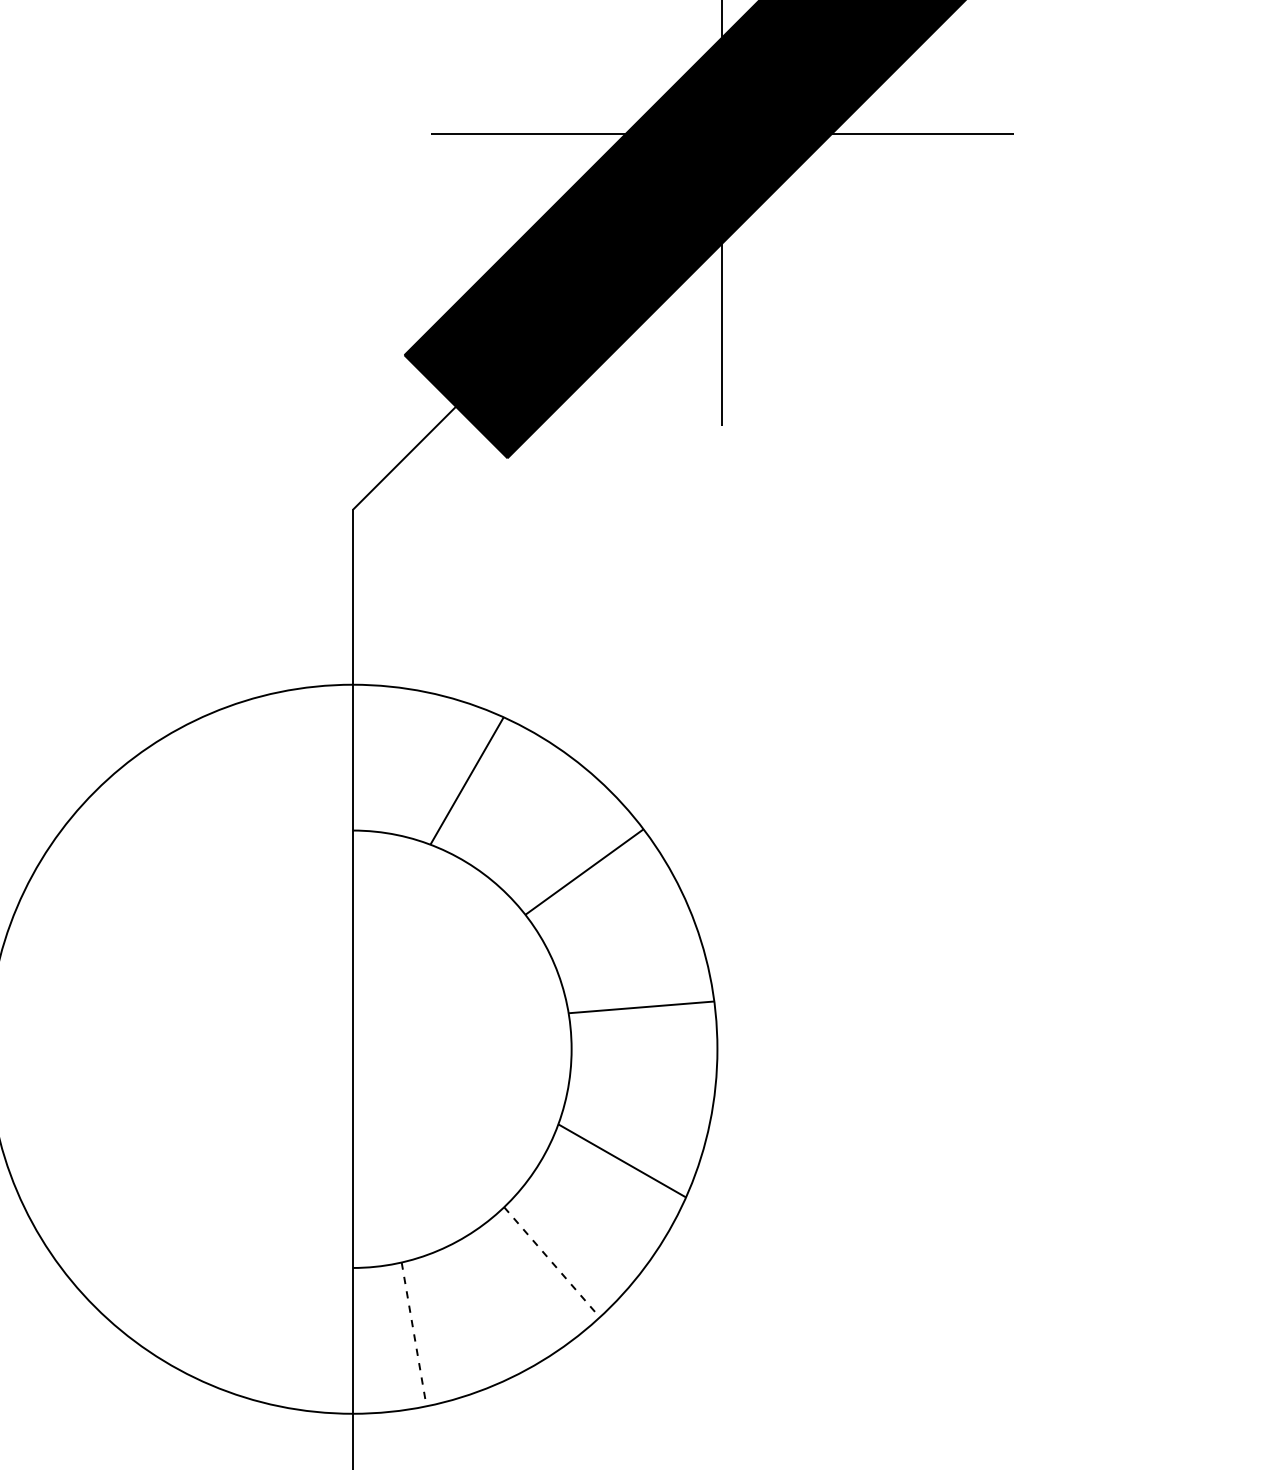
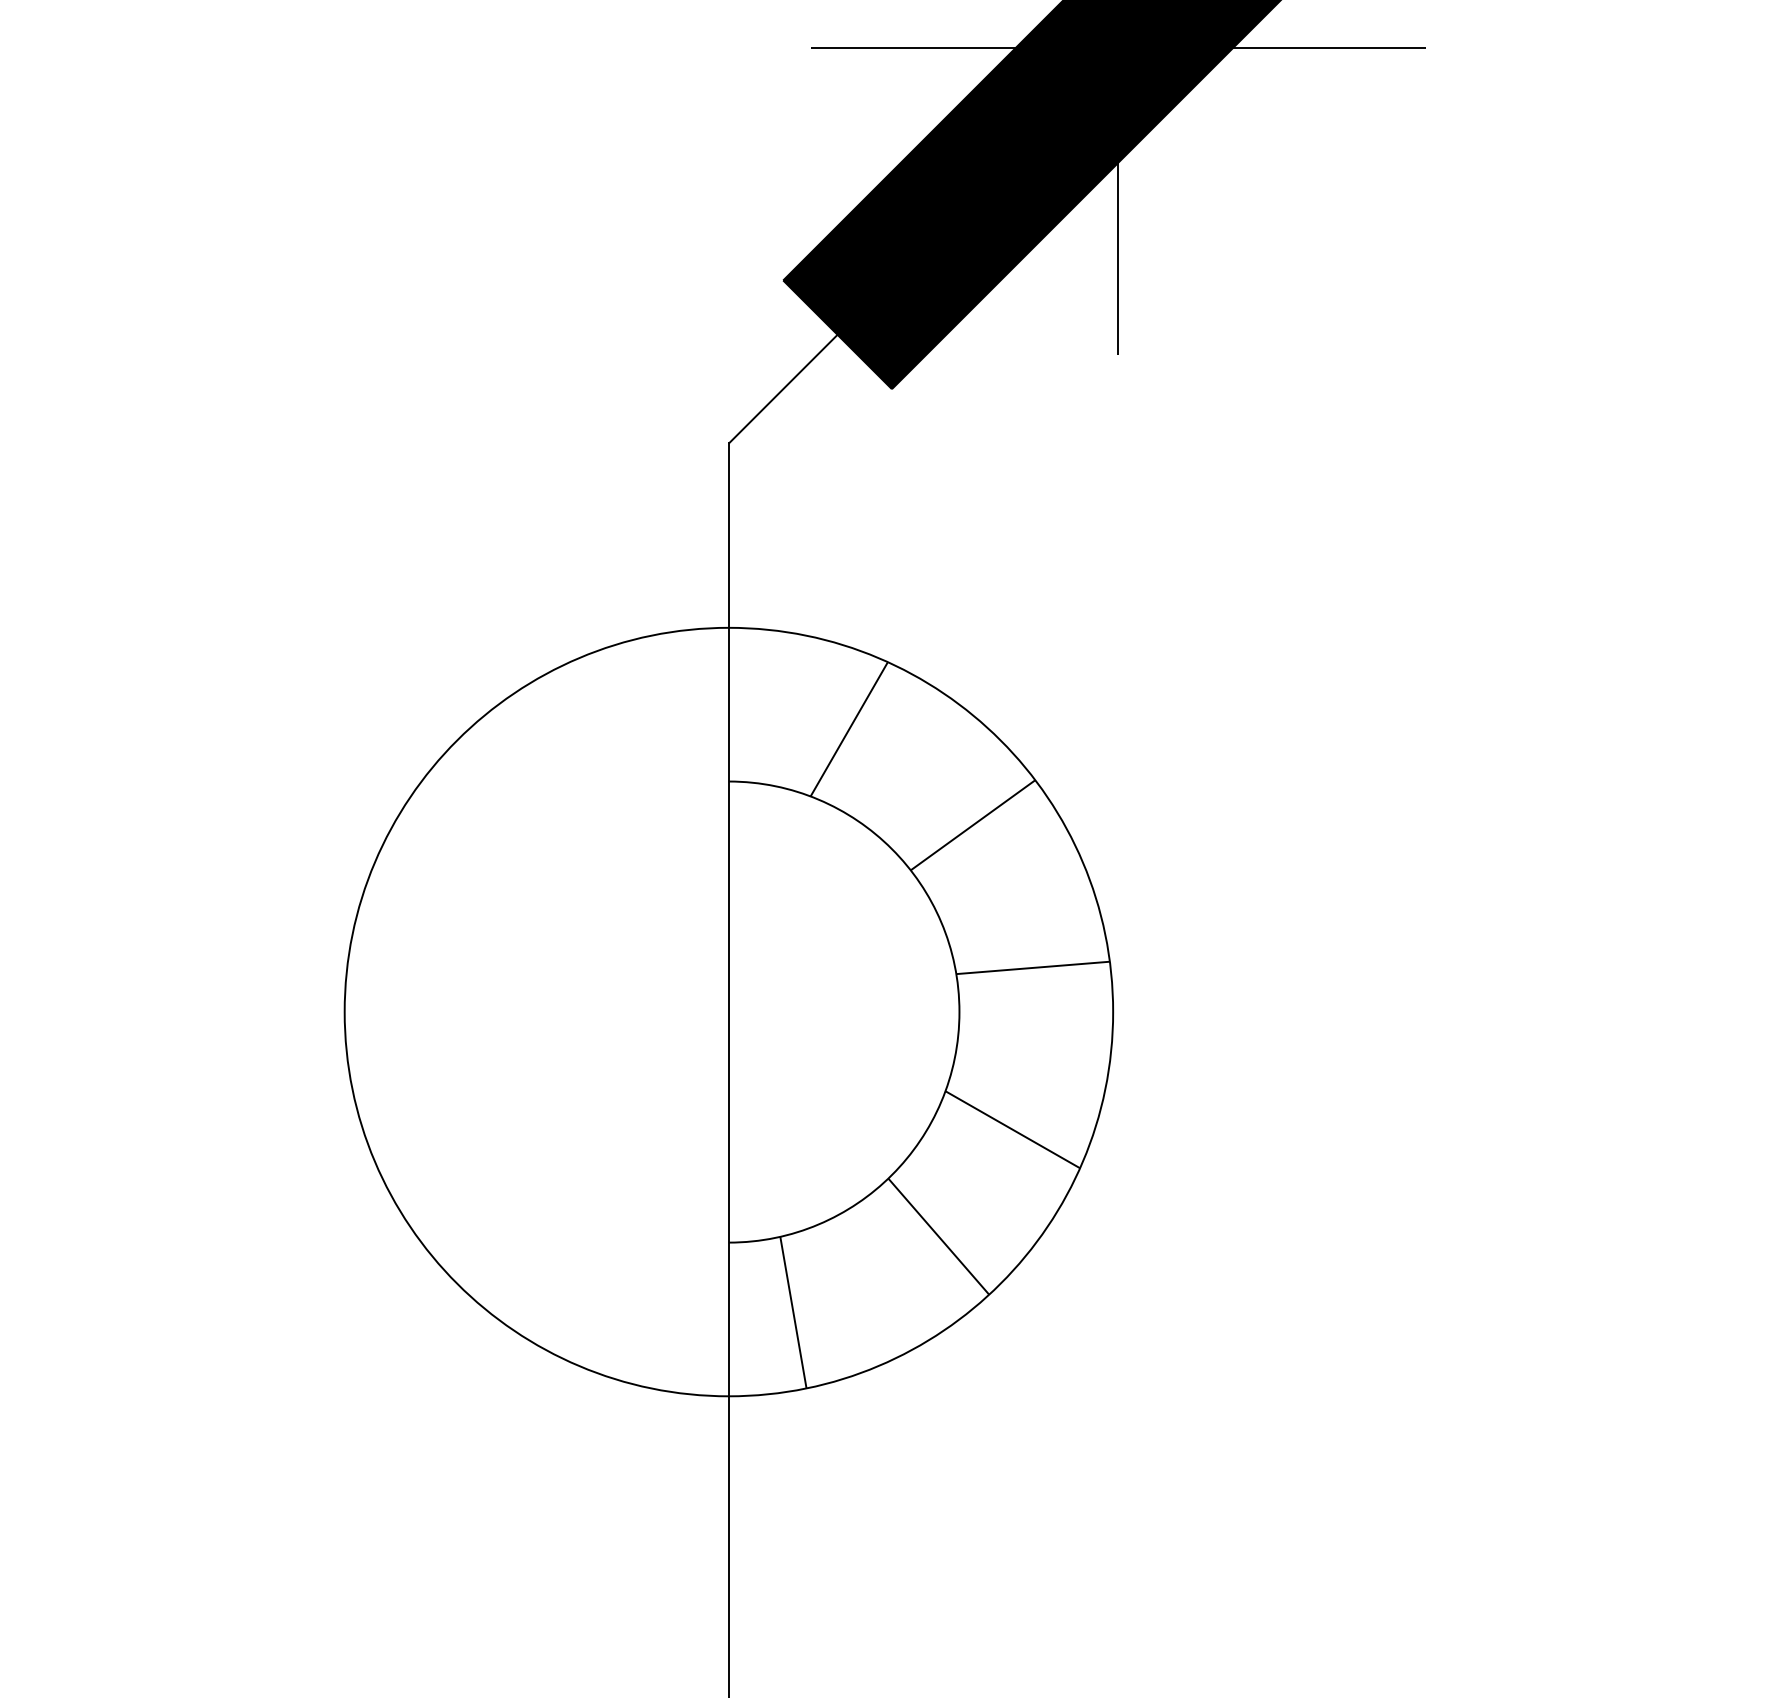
line: (551, 1262) -> (938, 1236), dashed -> solid
line: (414, 1334) -> (793, 1312), dashed -> solid

